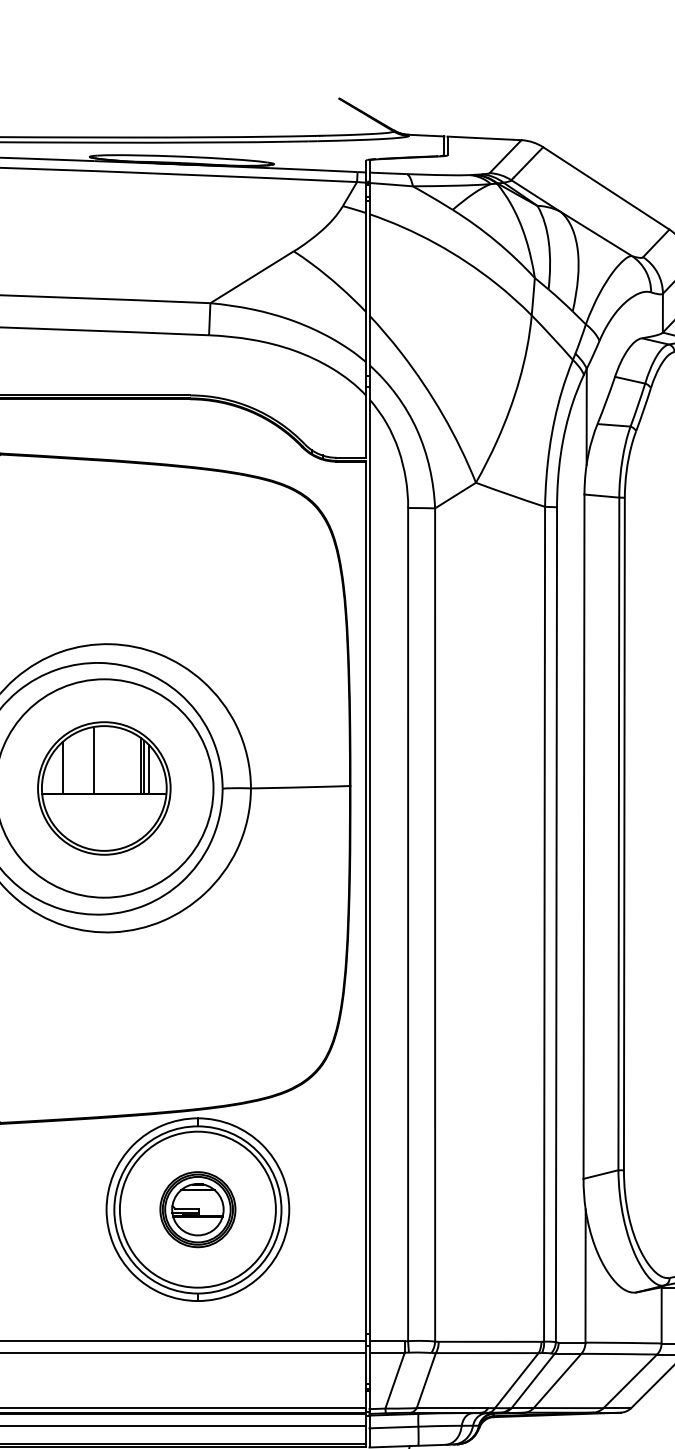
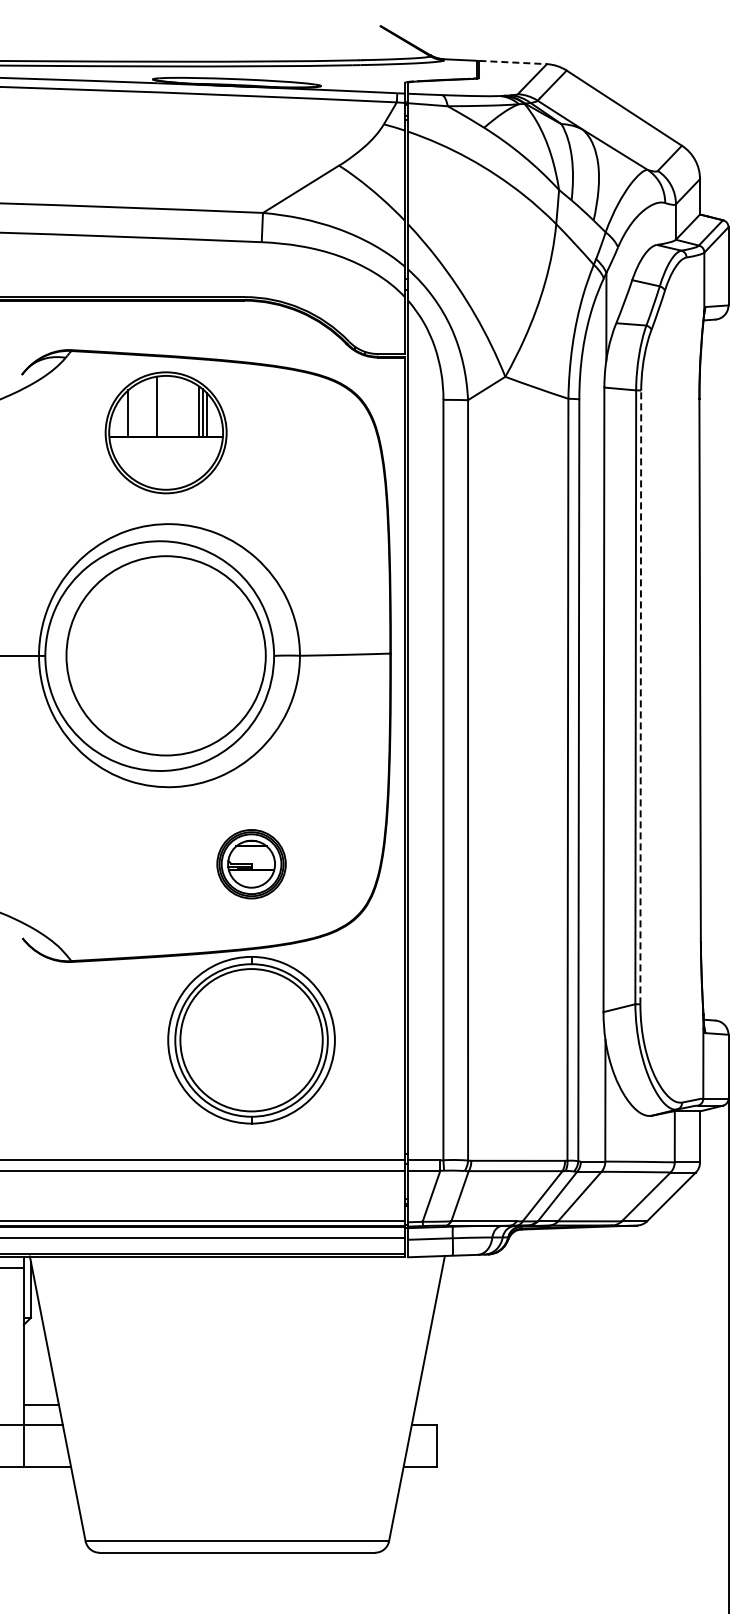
line: (484, 138) -> (513, 62), solid -> dashed
part: (103, 788) -> (165, 432), moved
line: (624, 834) -> (640, 697), solid -> dashed
part: (197, 1209) -> (251, 864), moved

